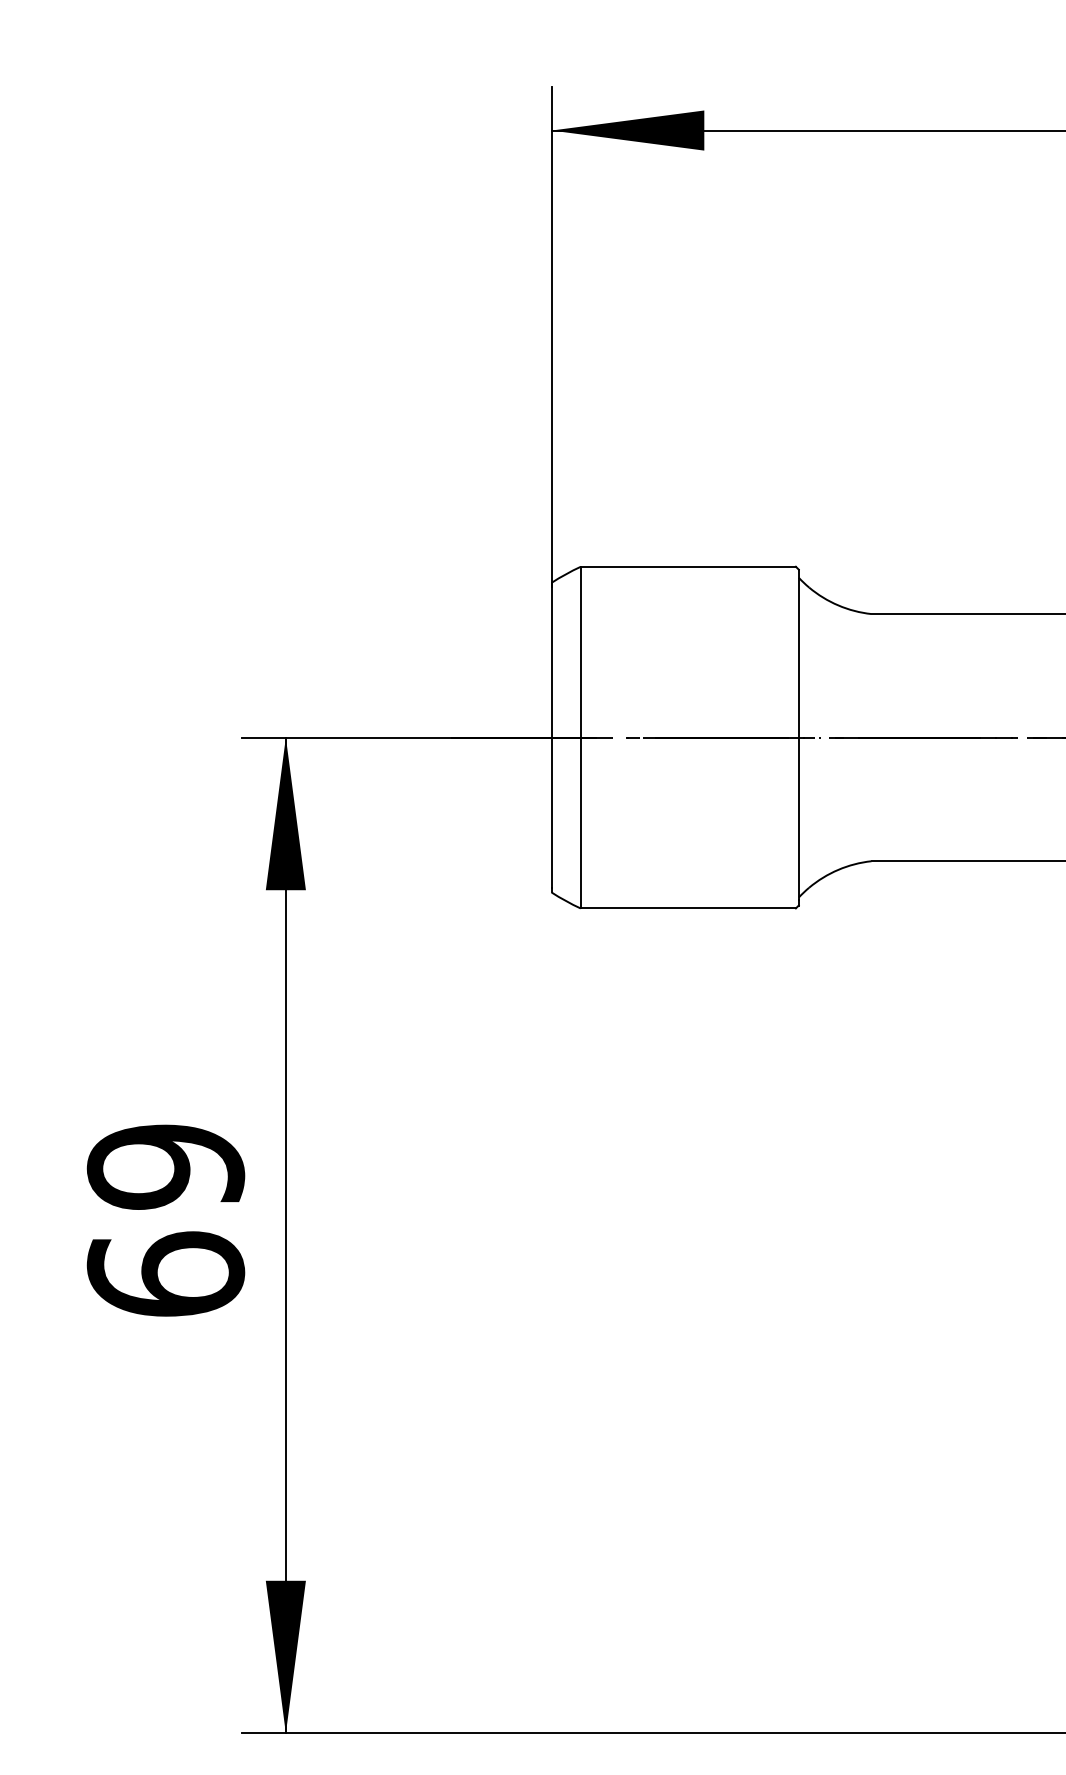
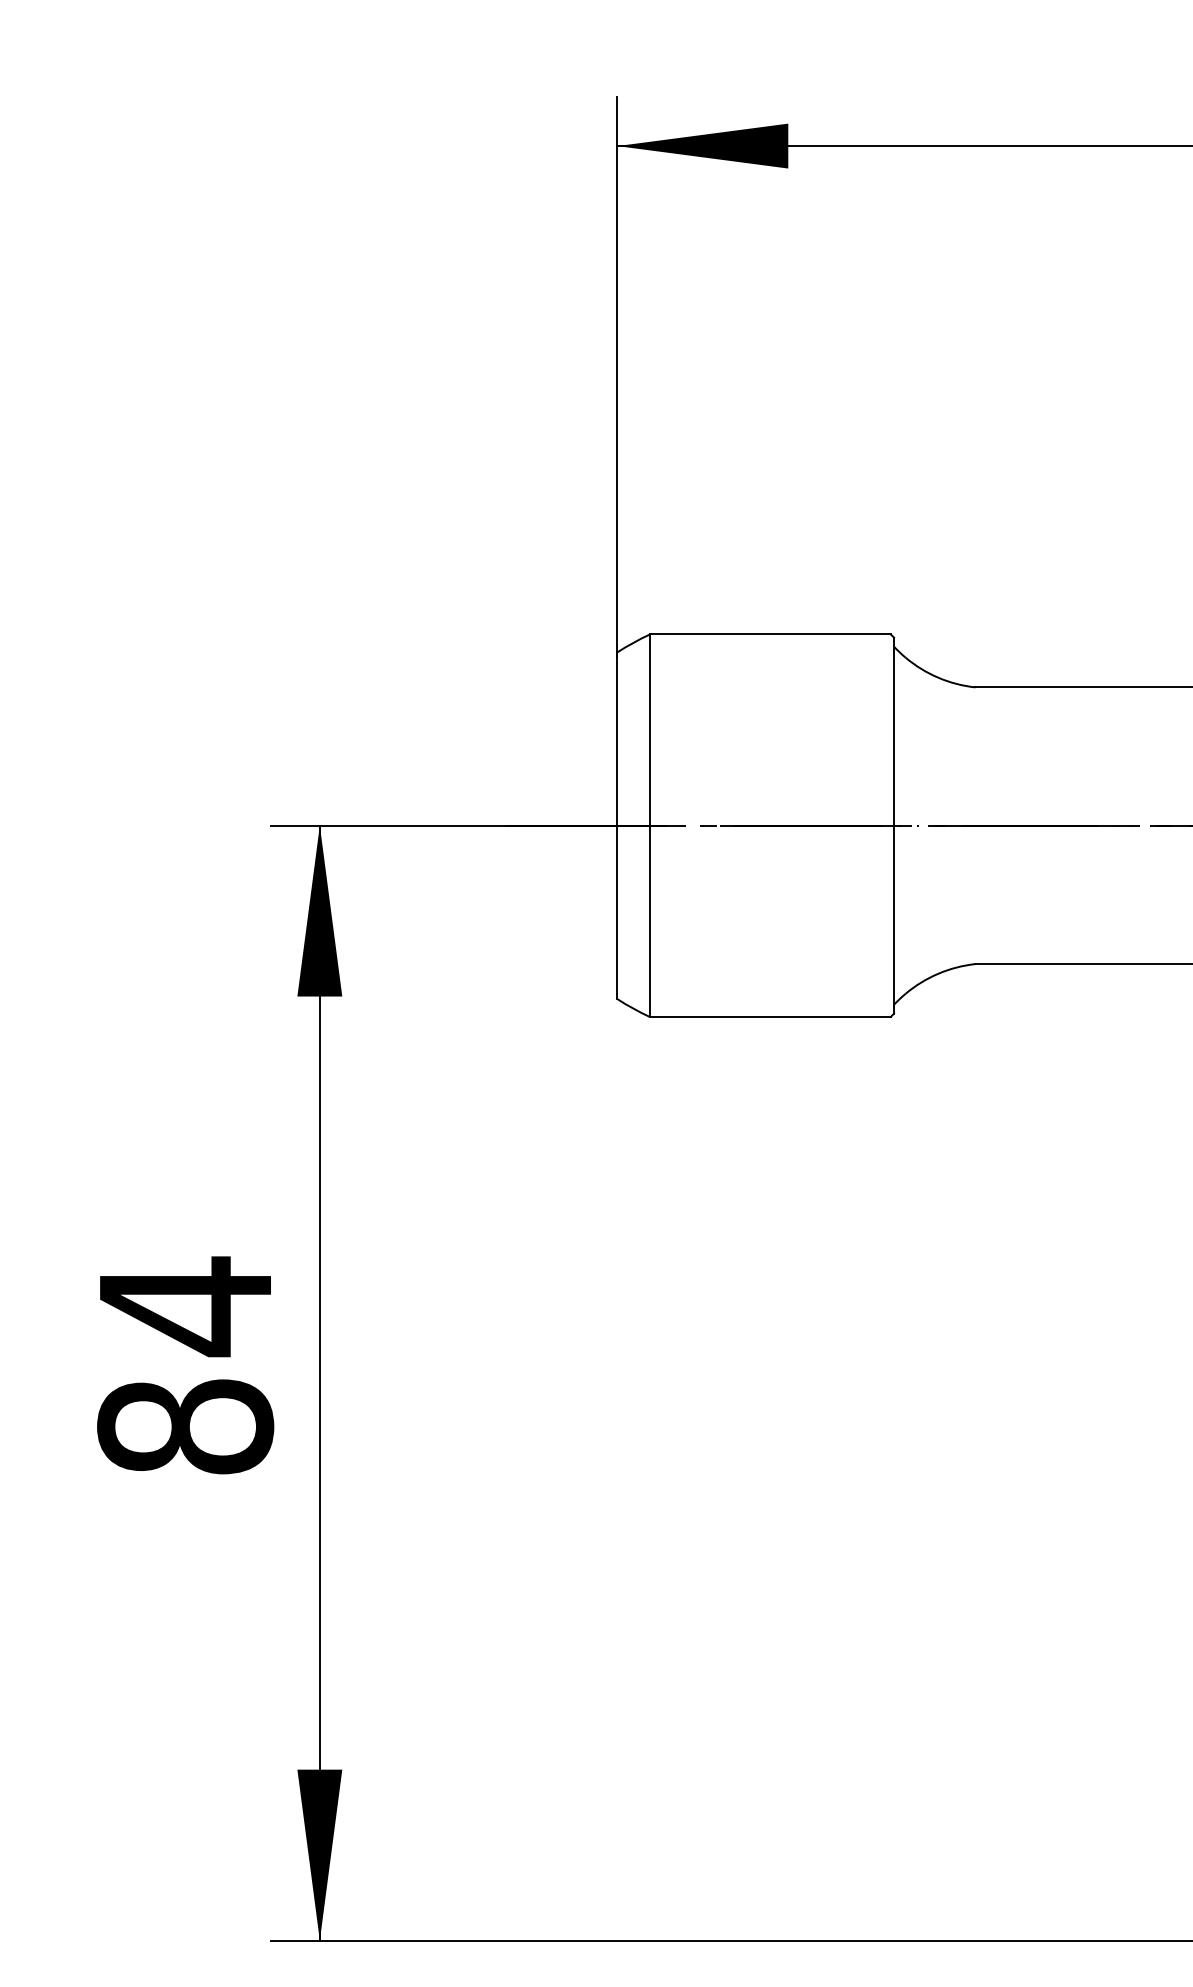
text: (165, 1219) -> (185, 1365), 69 -> 84

